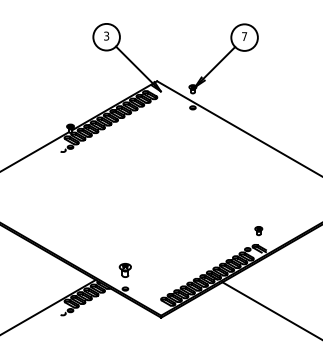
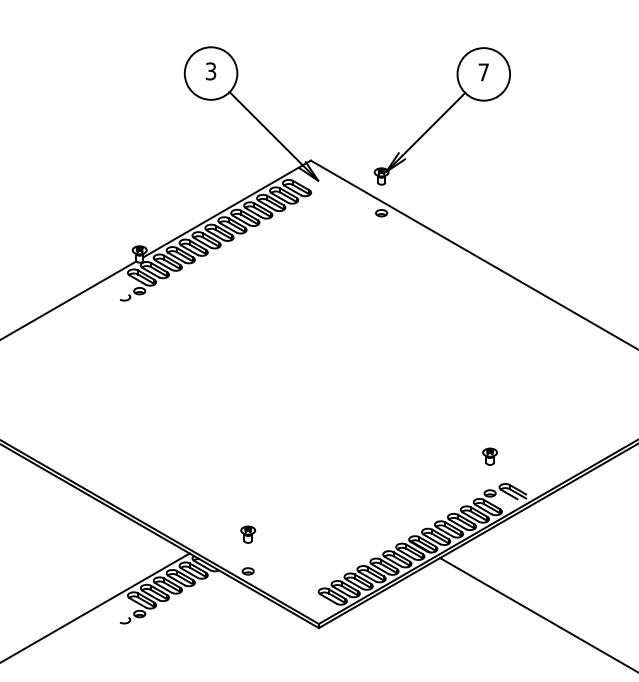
part: (258, 231) -> (489, 457), moved
part: (125, 270) -> (248, 534), size x0.62

